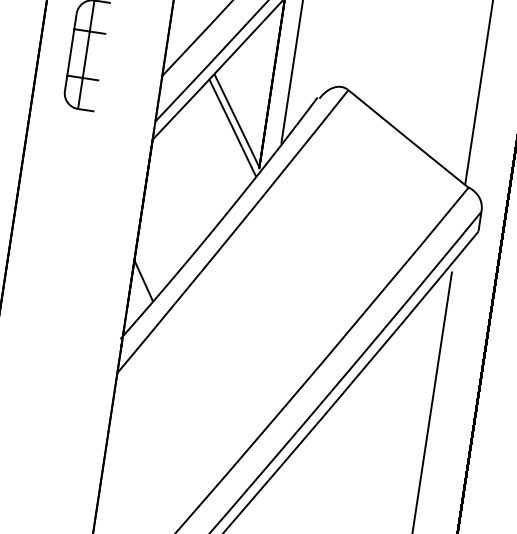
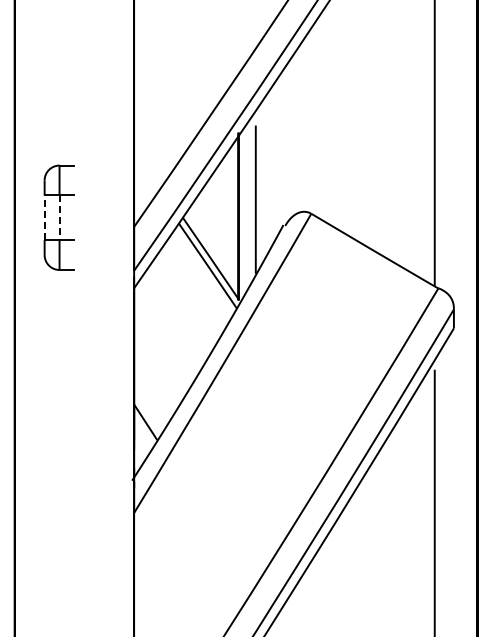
line: (70, 52) -> (44, 217), solid -> dashed
line: (86, 55) -> (59, 218), solid -> dashed

